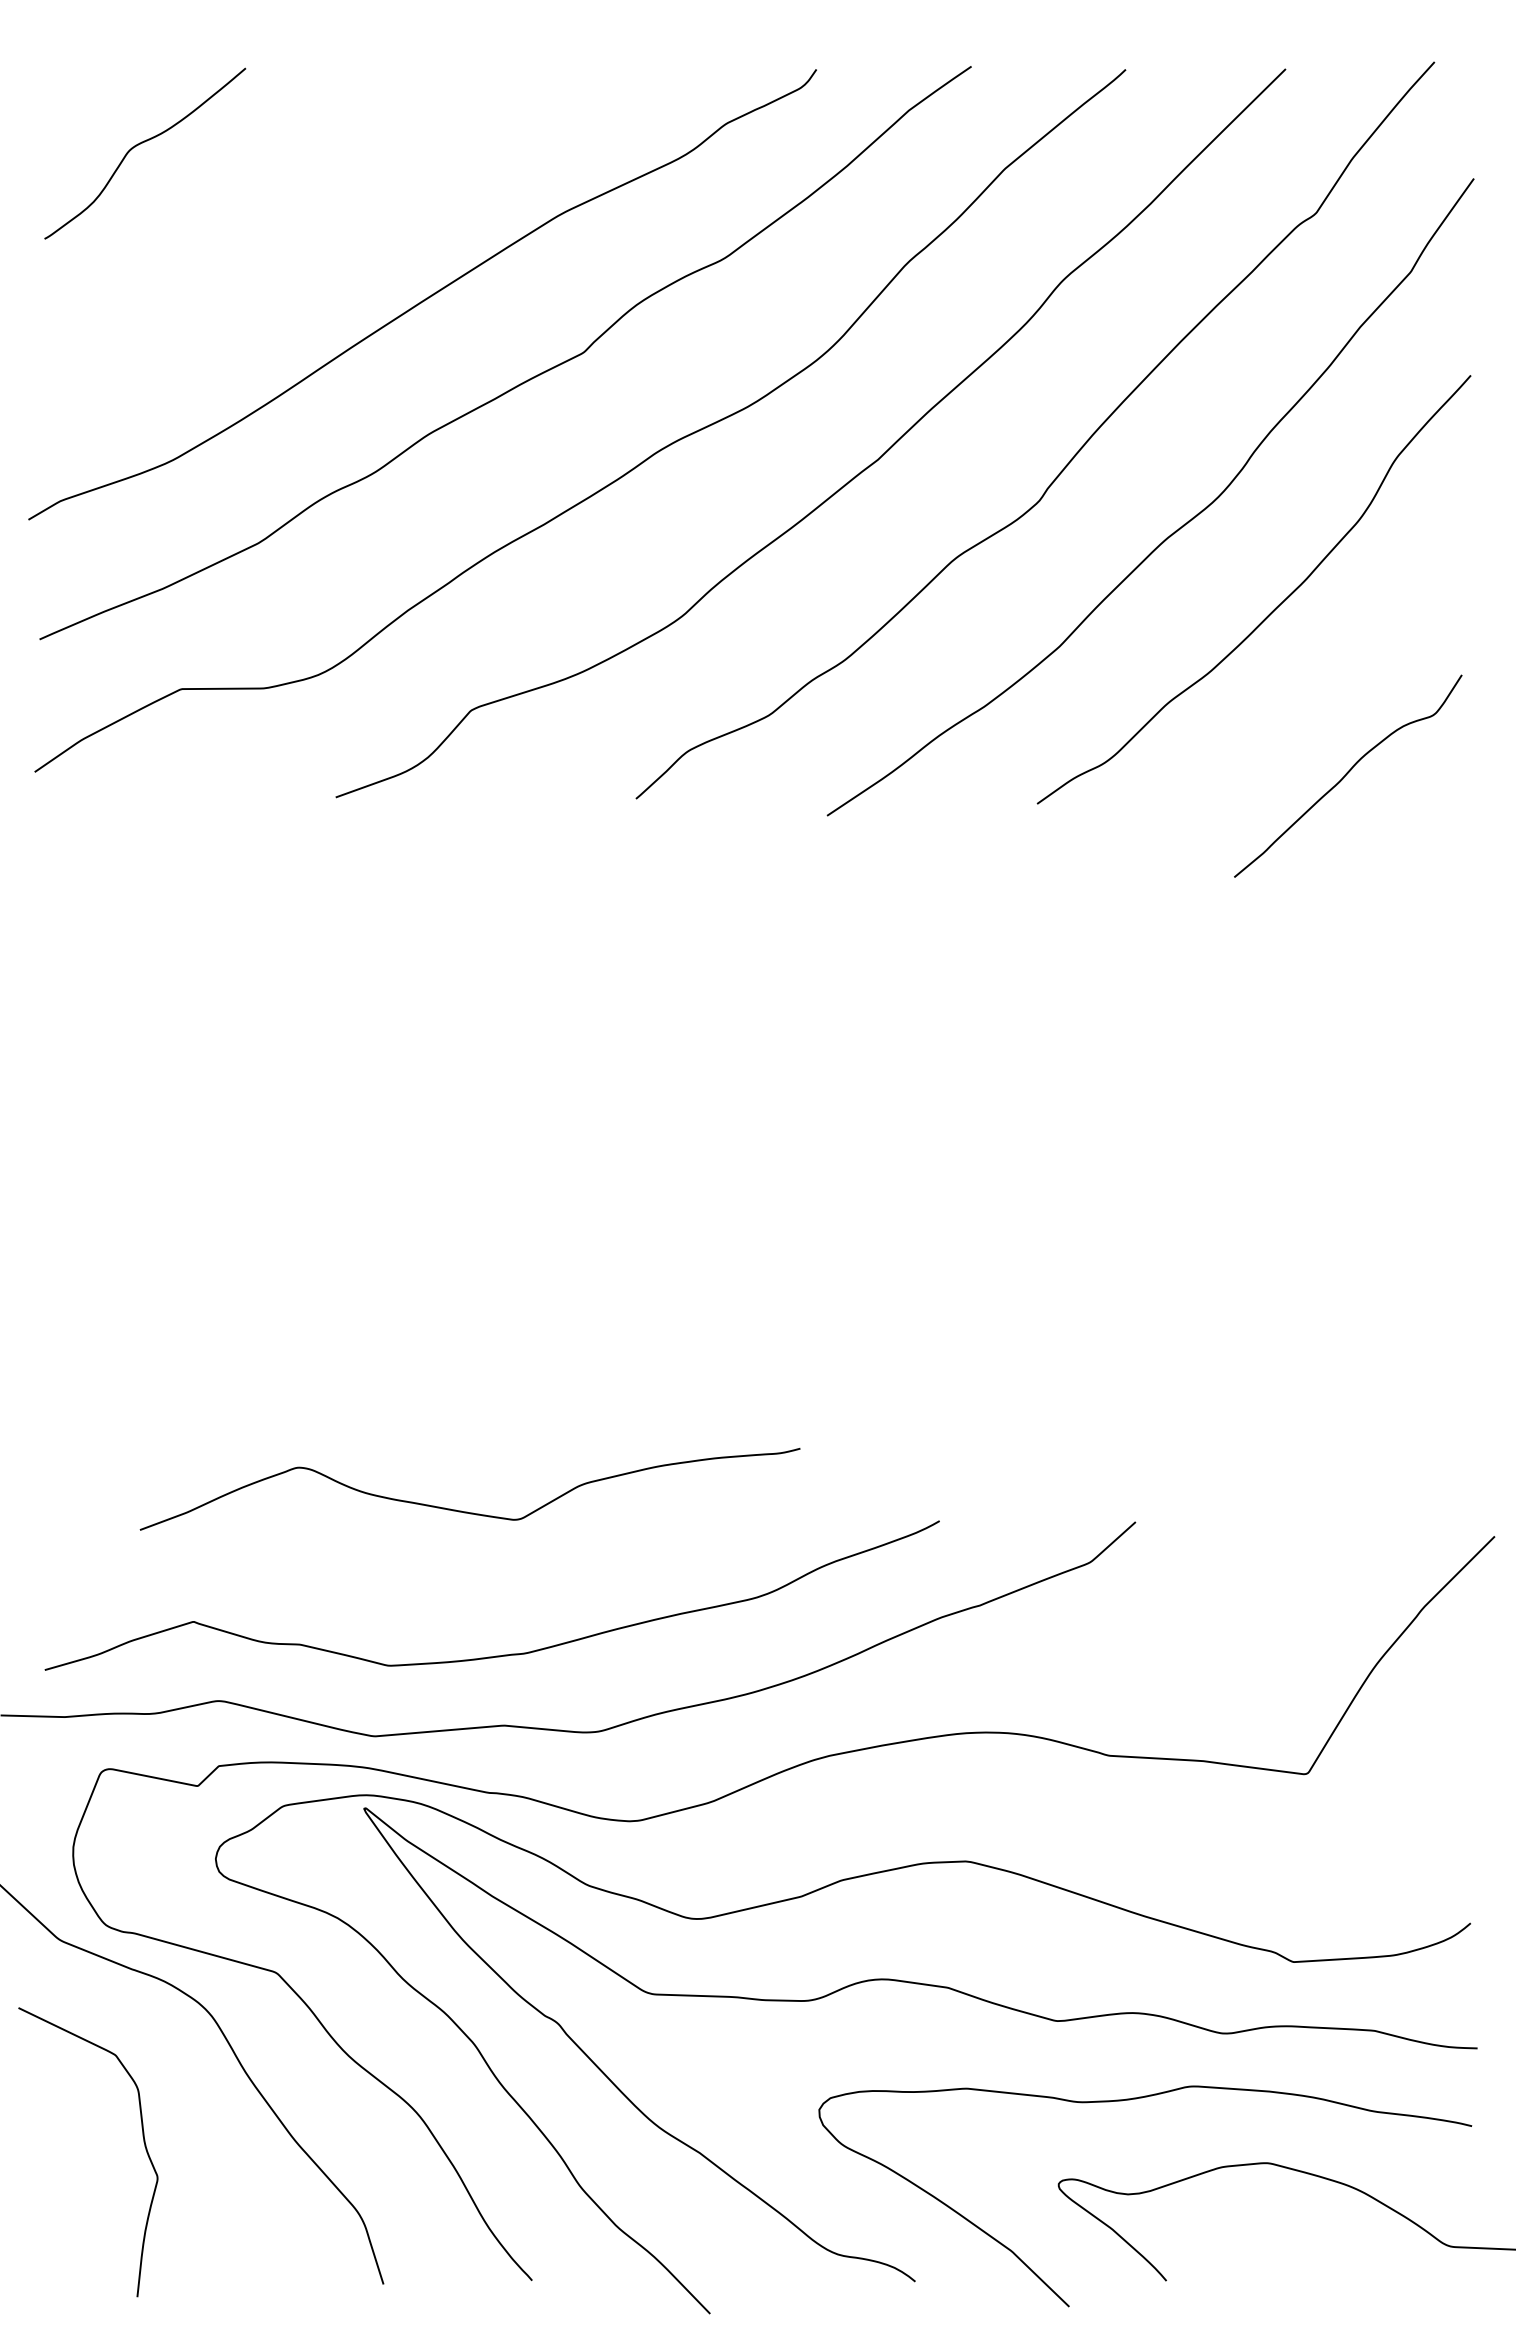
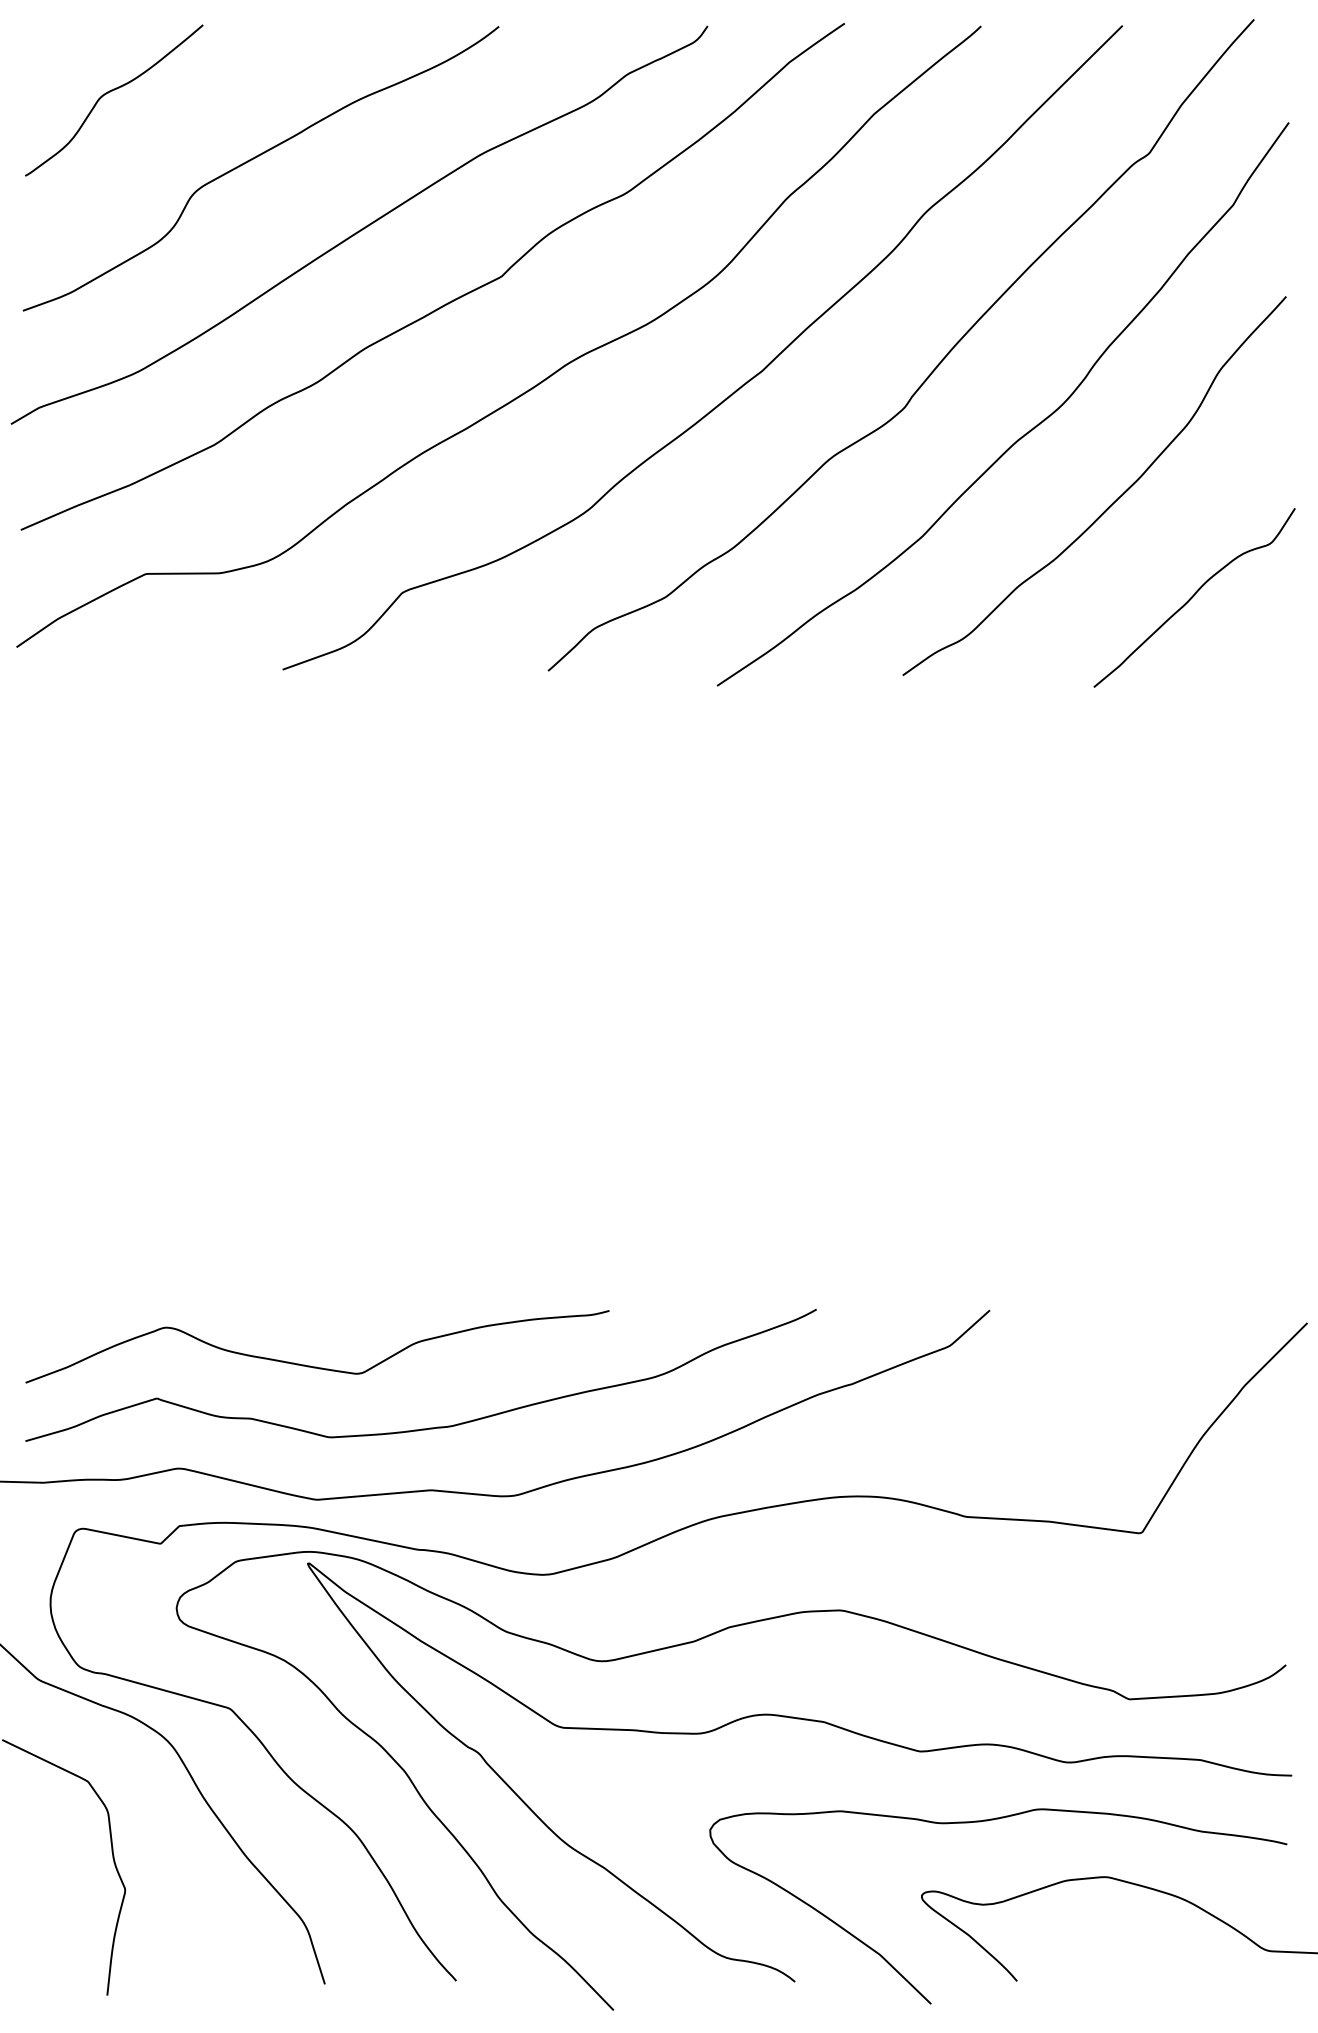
curve: (304, 219) -> (255, 158), added
curve: (1347, 774) -> (1193, 596), moved
curve: (467, 1511) -> (315, 1366), moved

